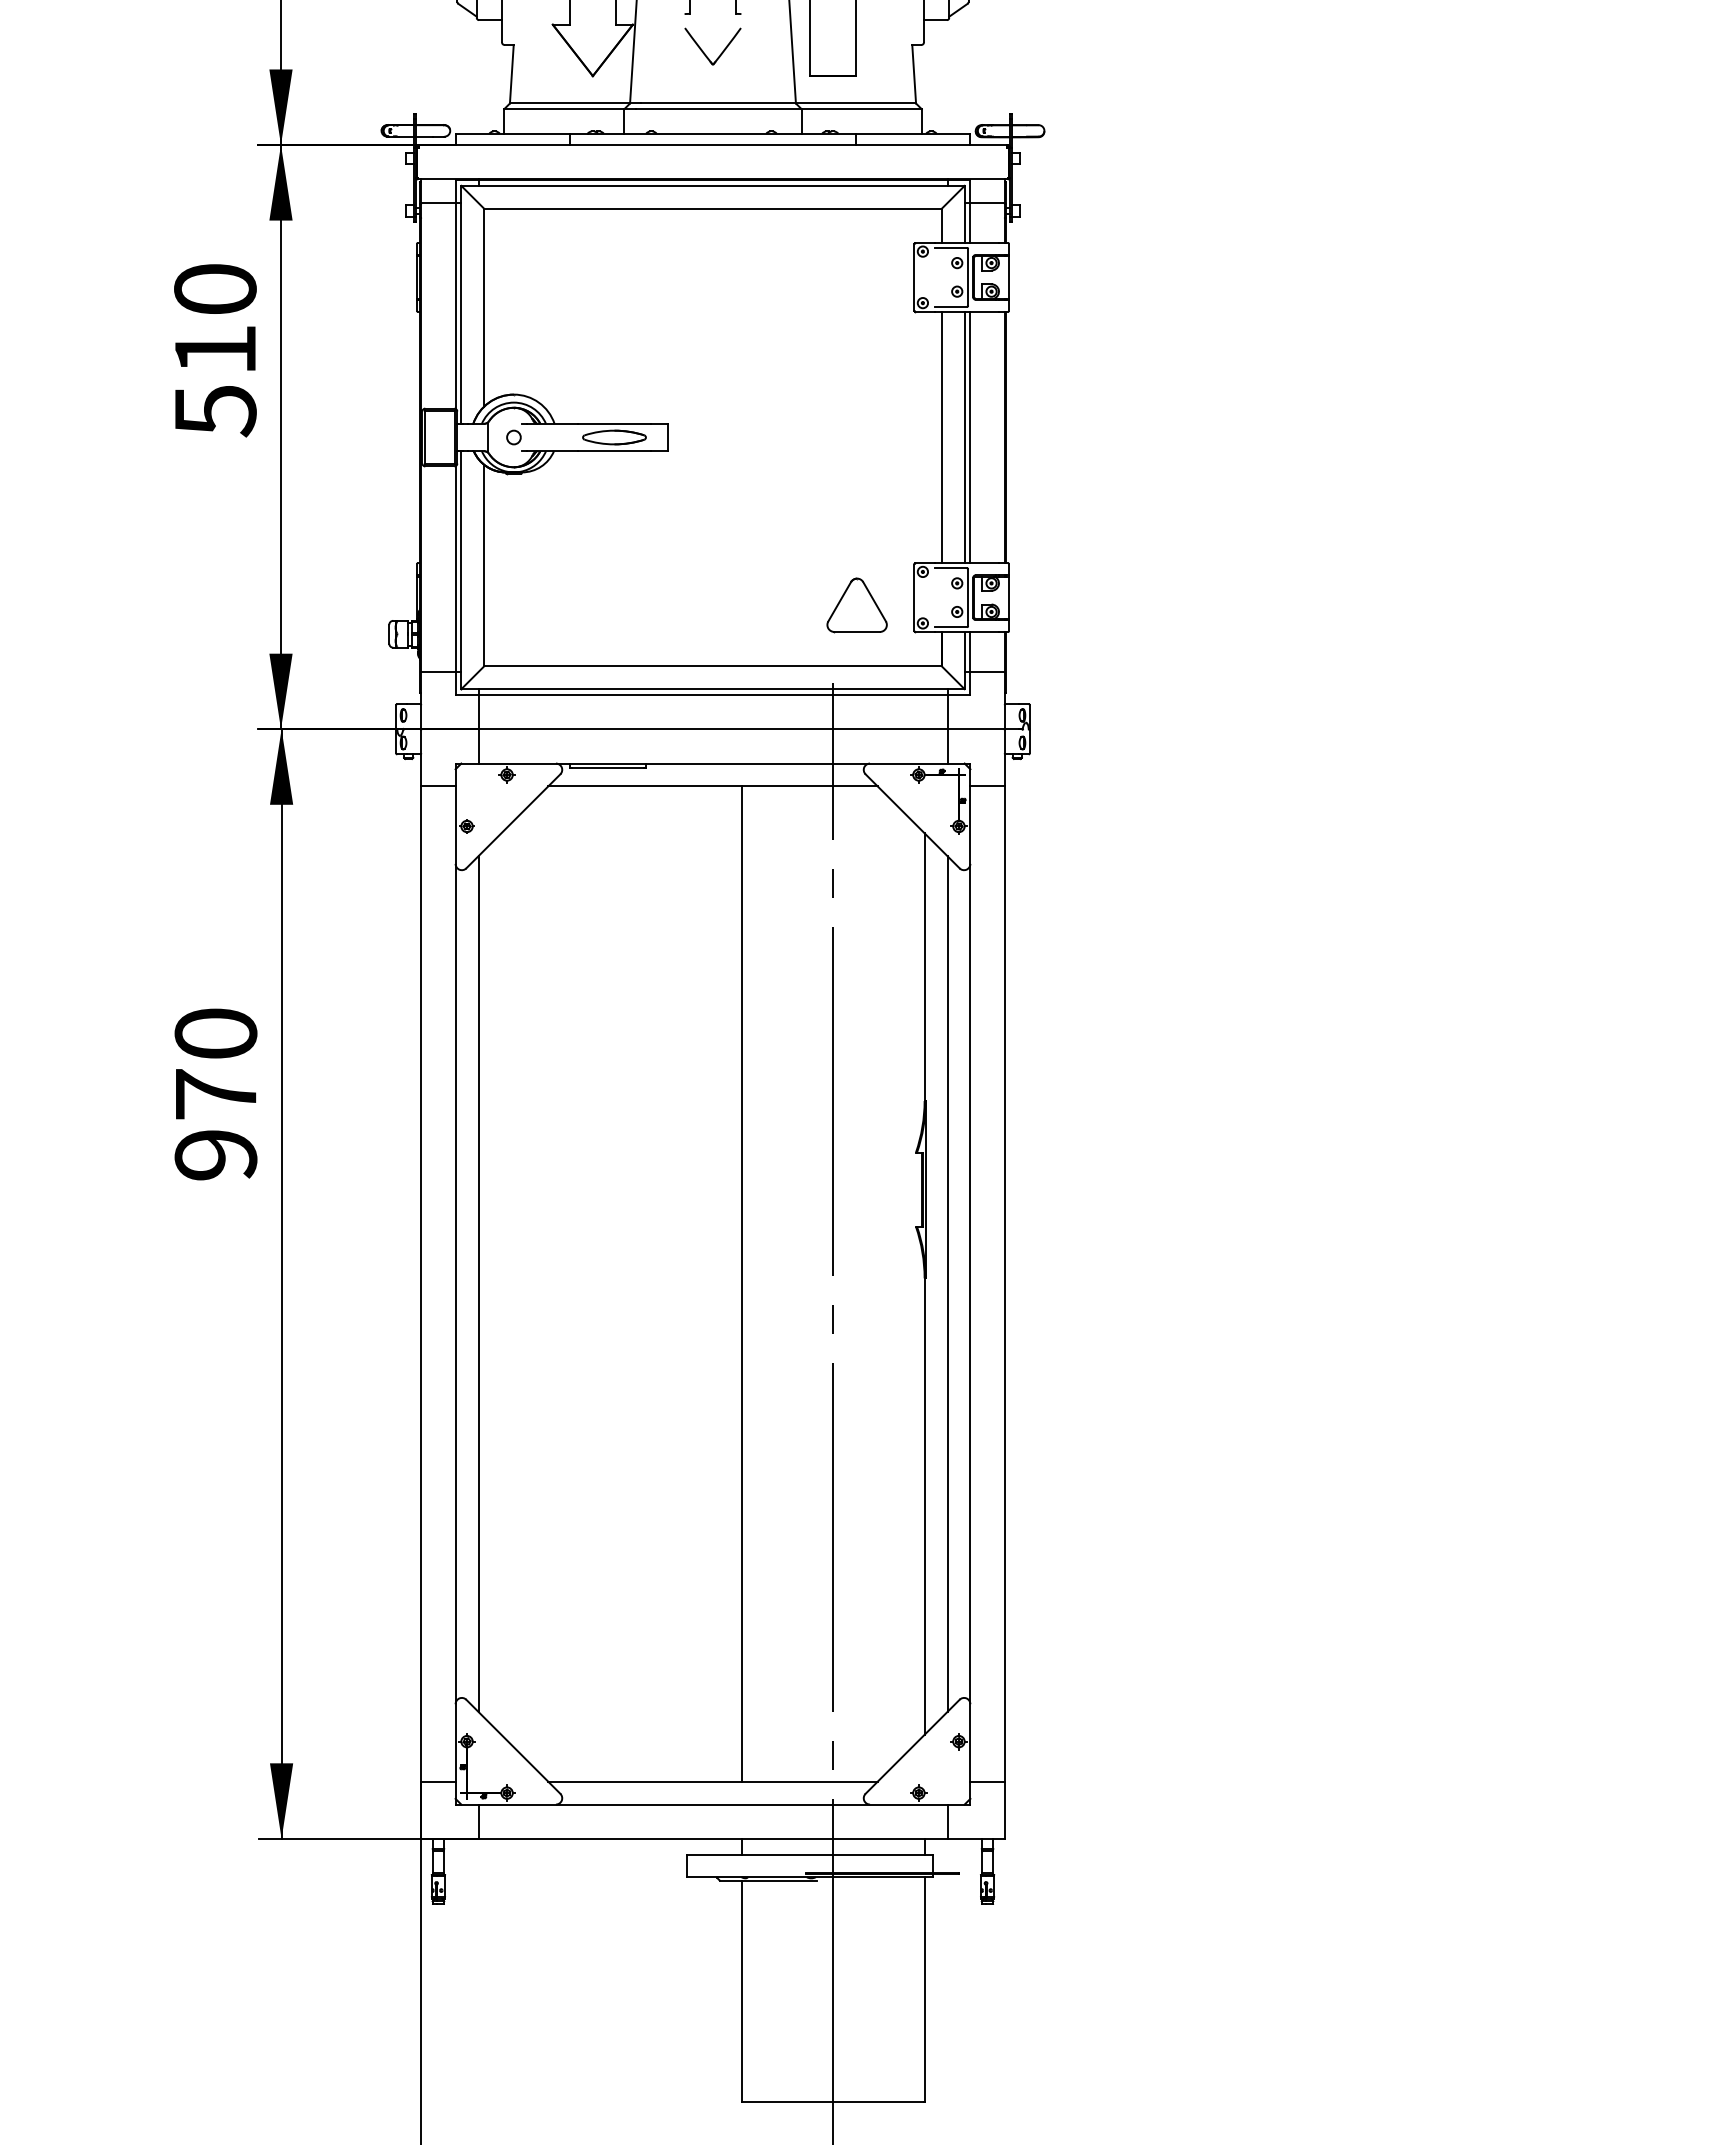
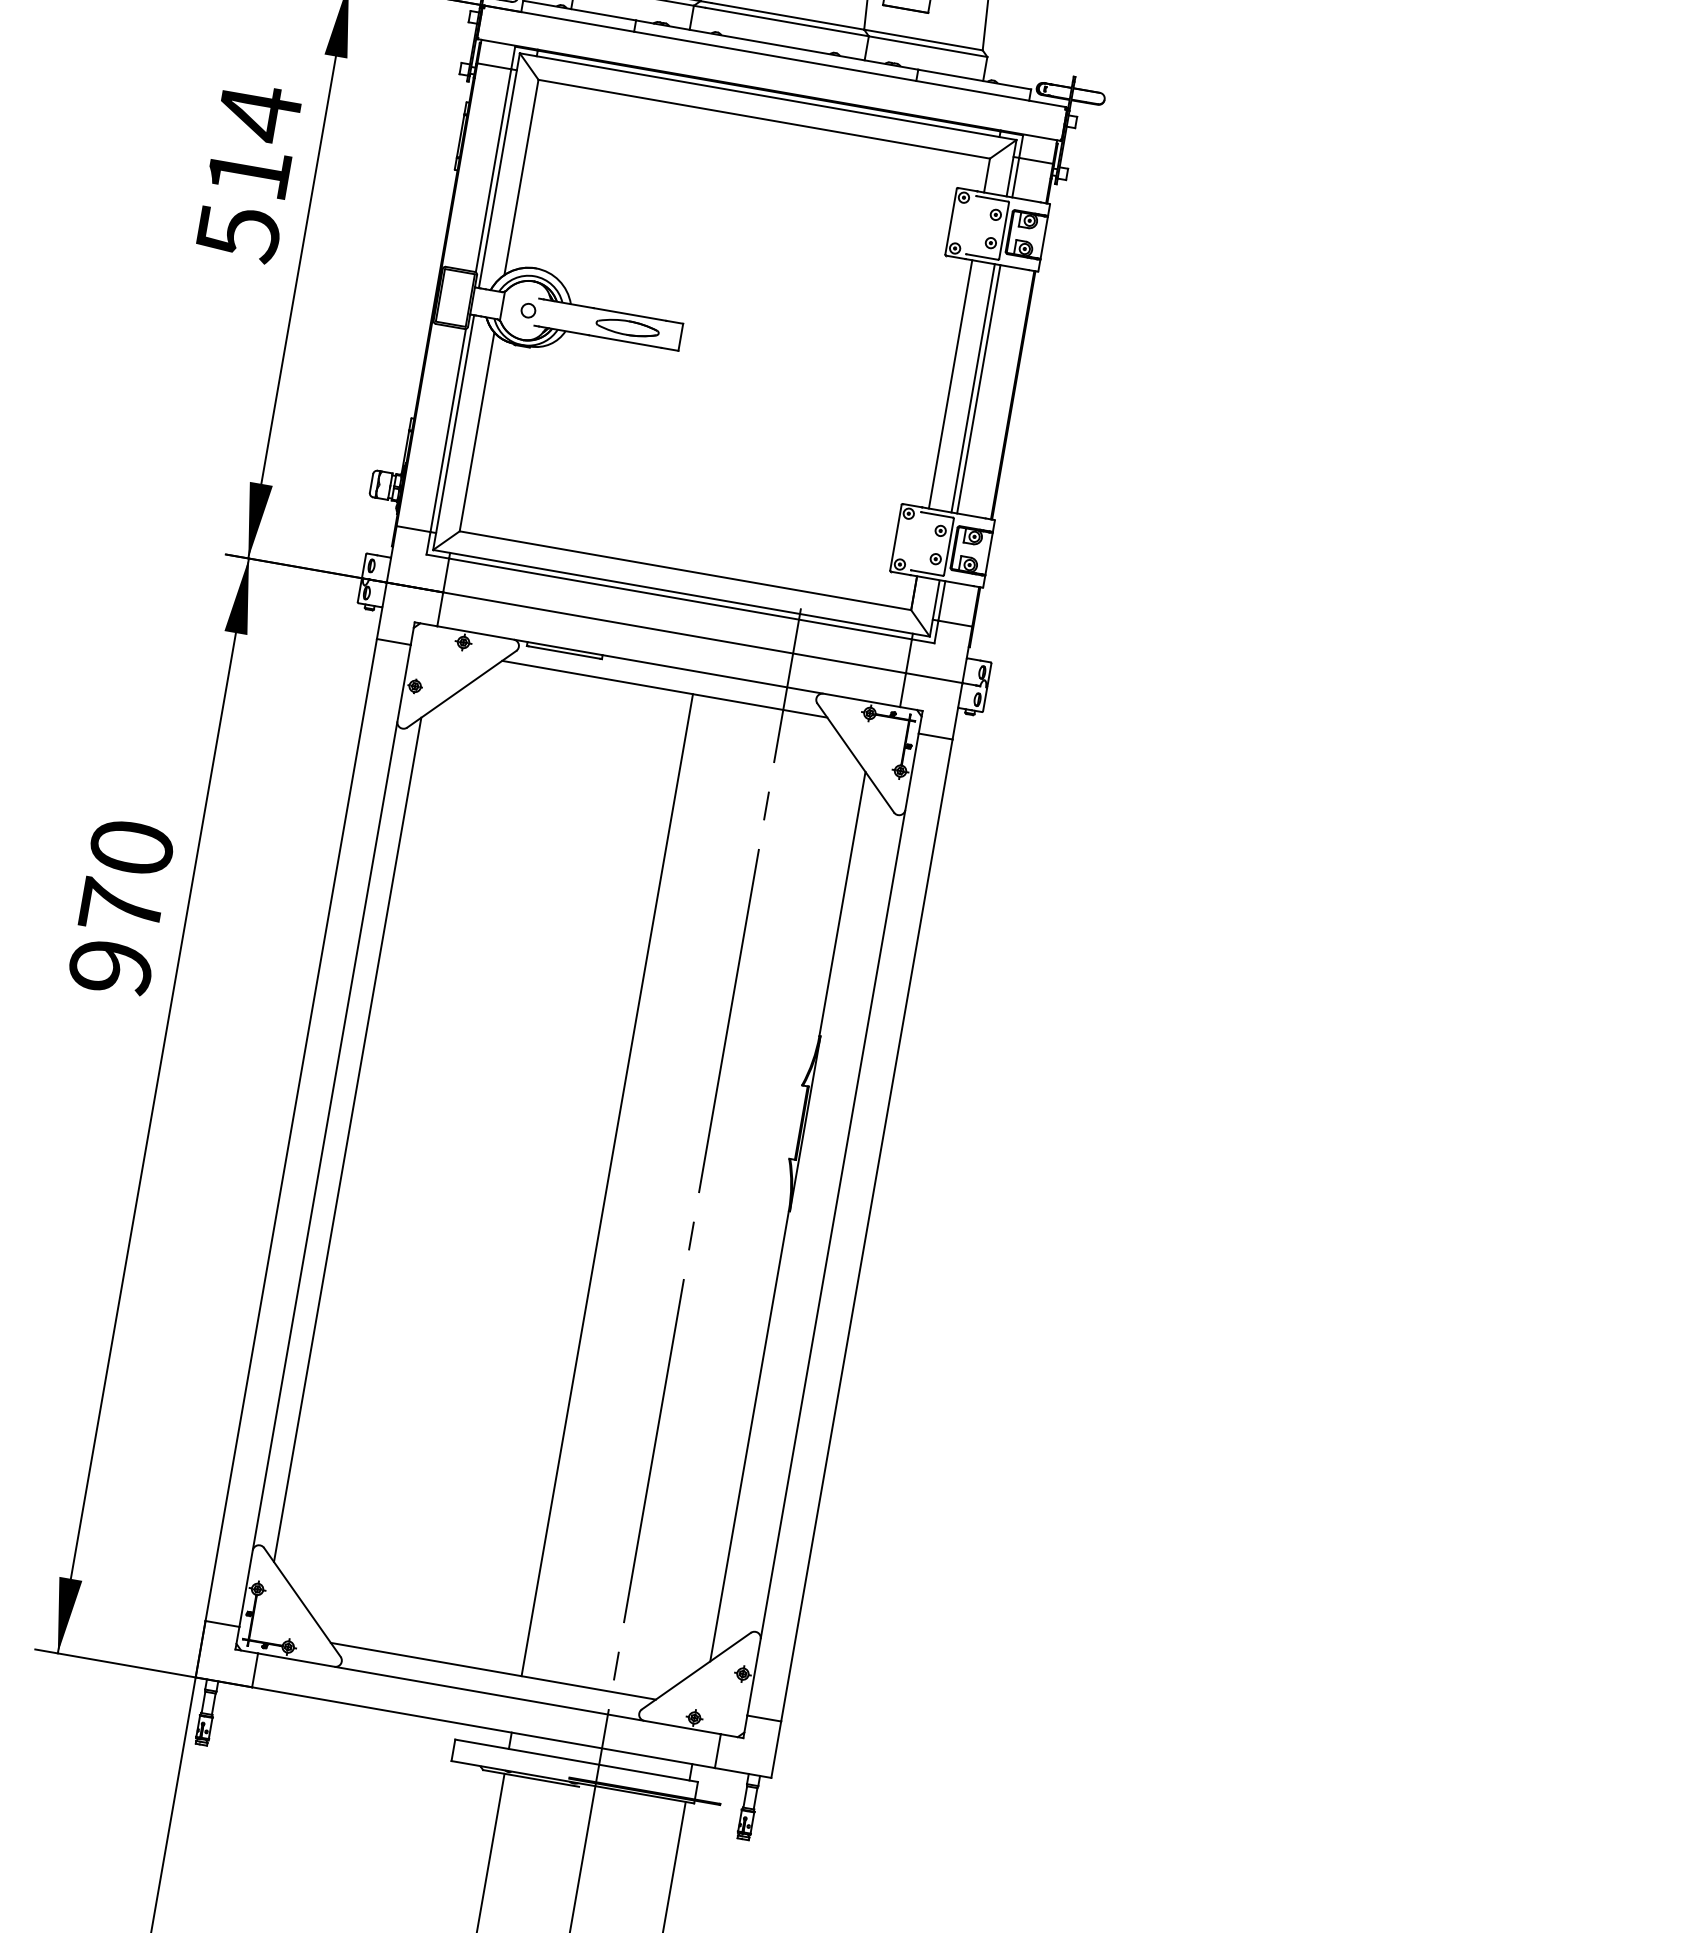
text: (215, 289) -> (259, 113), 510 -> 514
part: (856, 605) -> (837, 535), removed
line: (947, 1283) -> (810, 1220), removed

